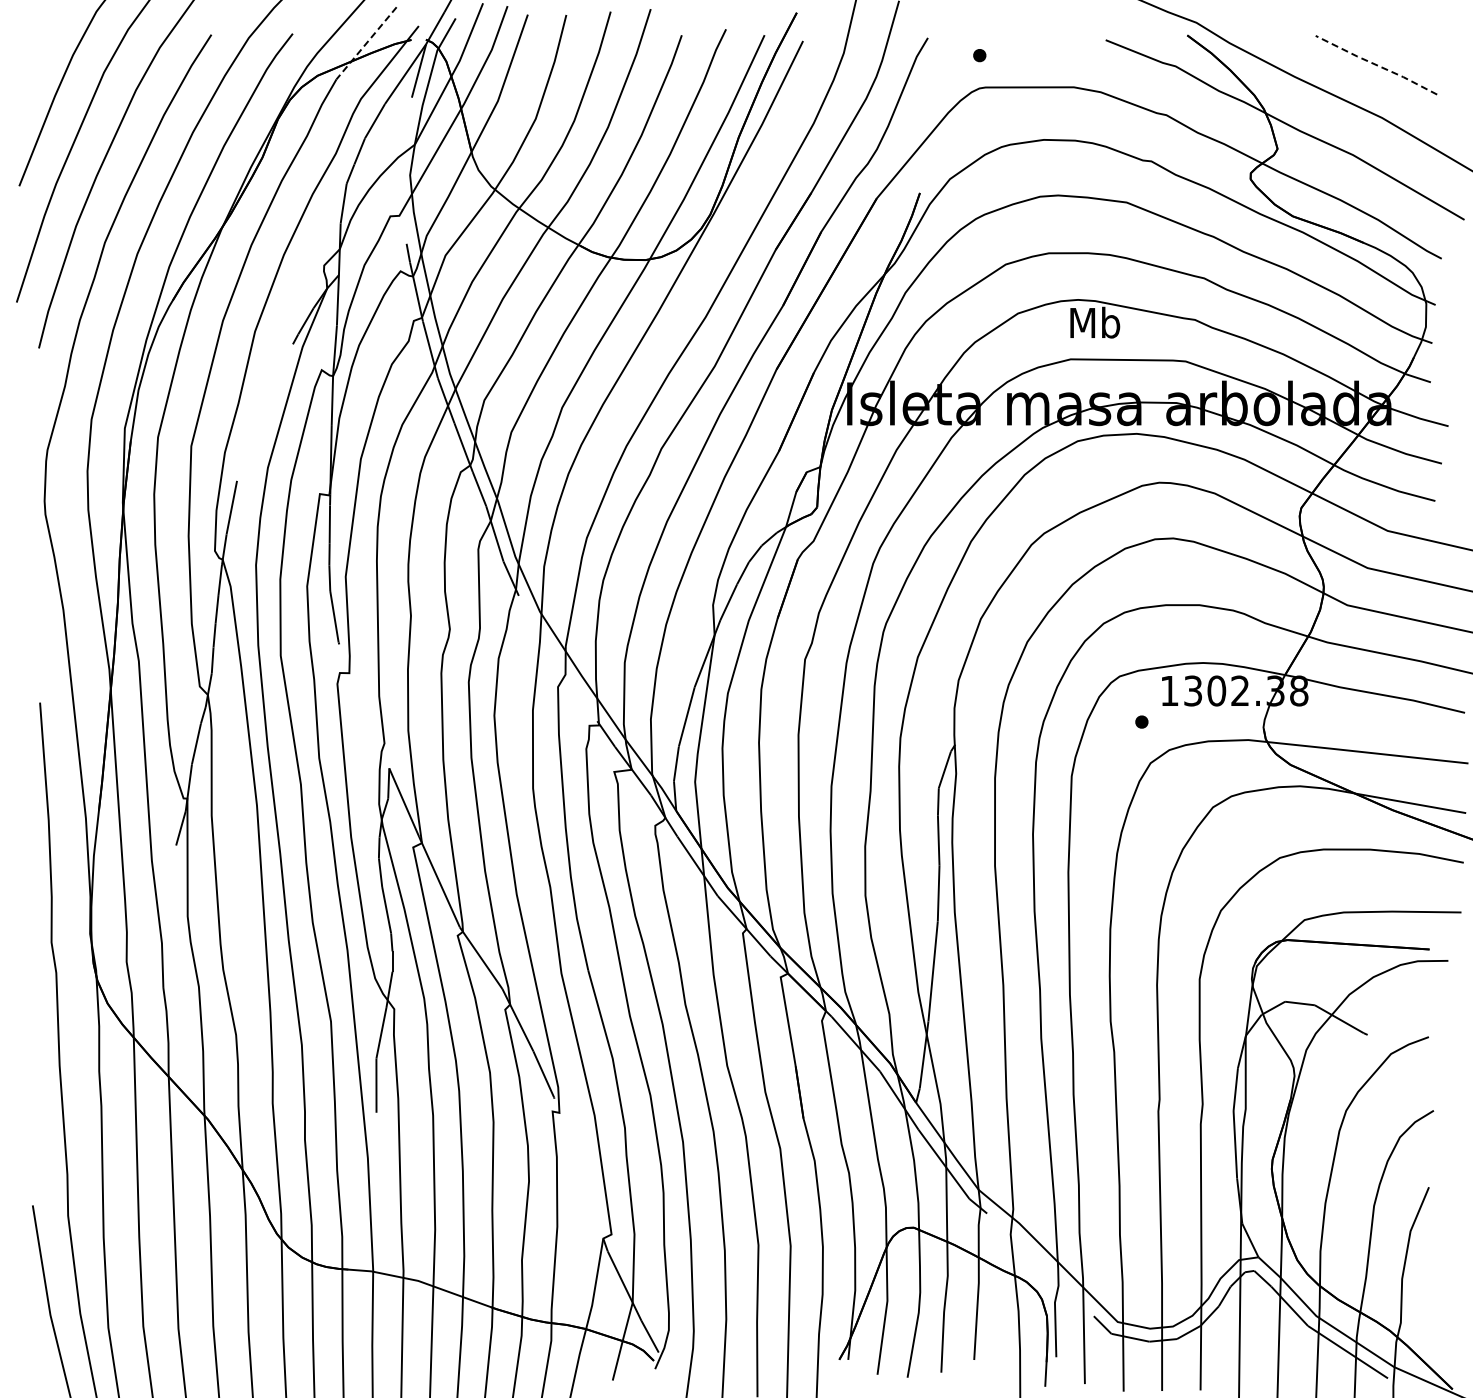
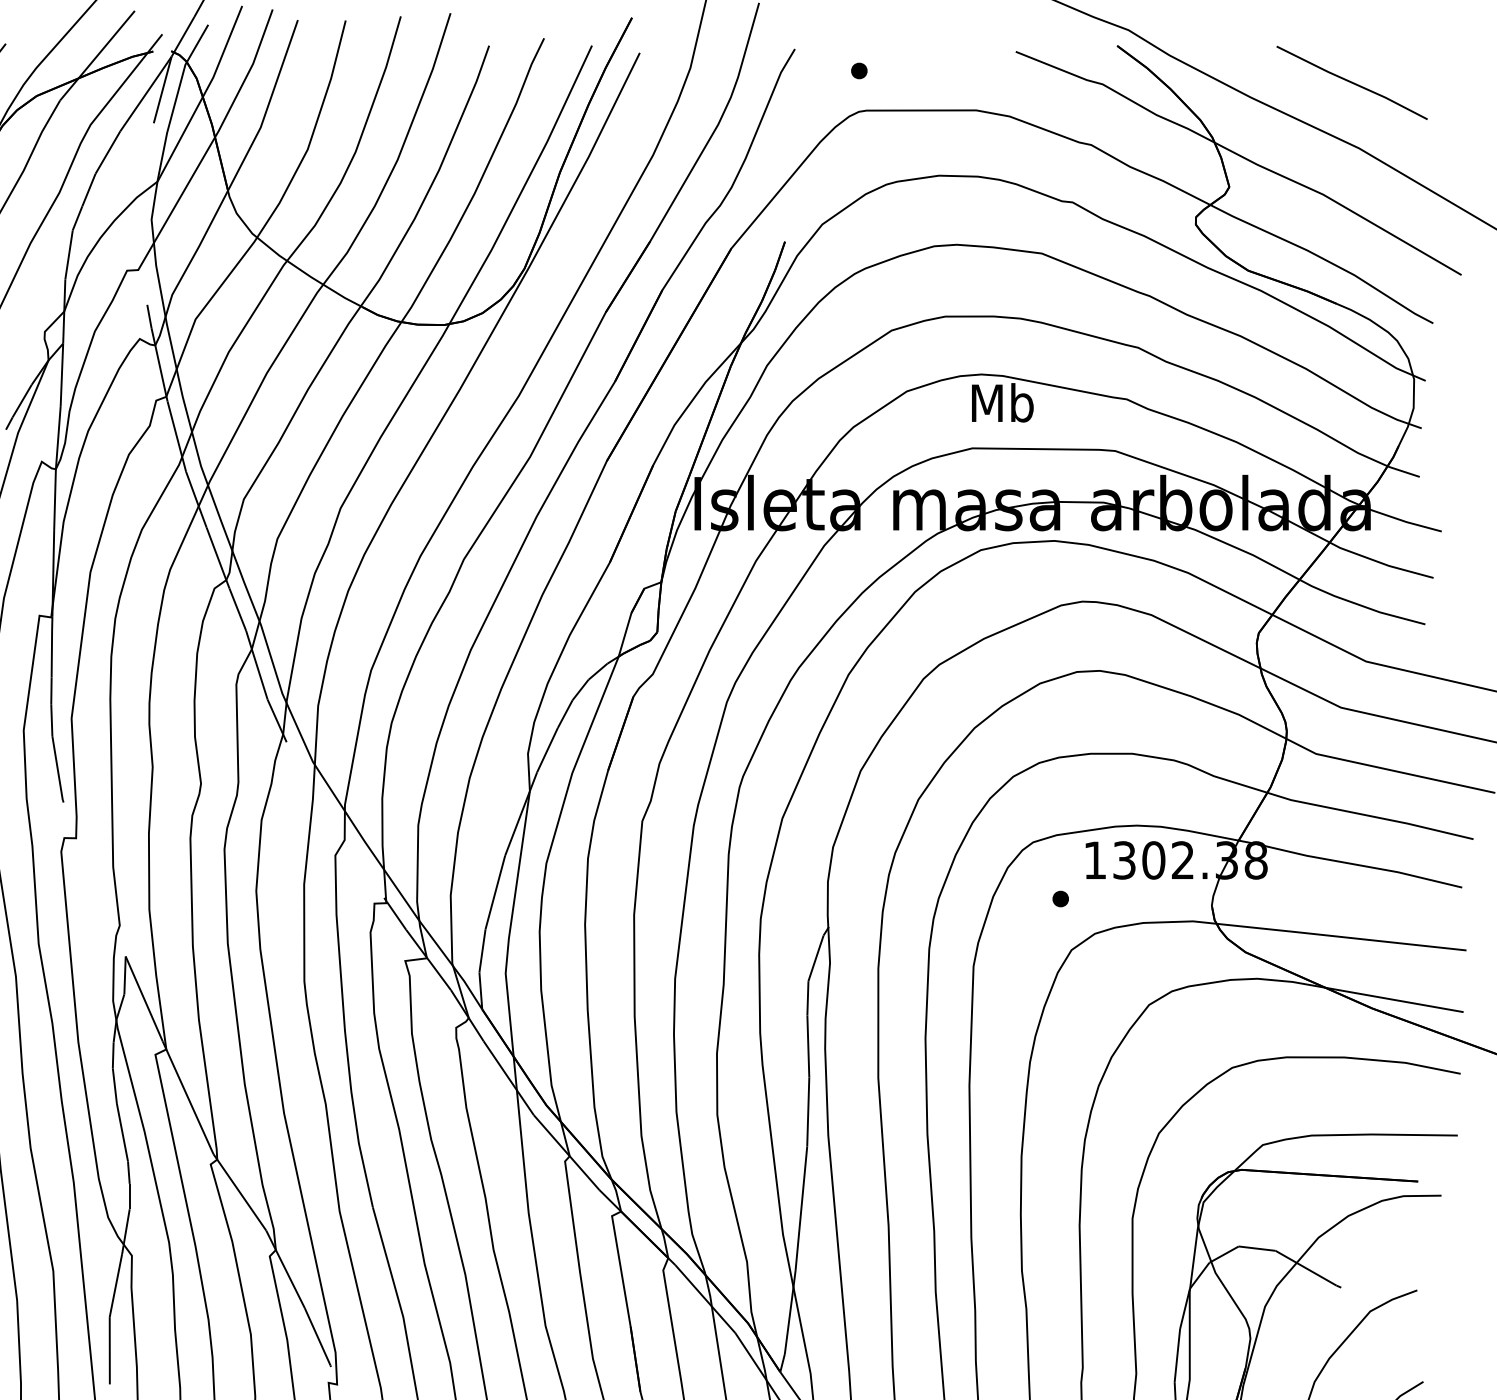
line: (366, 43) -> (97, 55), dashed -> solid
line: (1376, 64) -> (1352, 82), dashed -> solid

